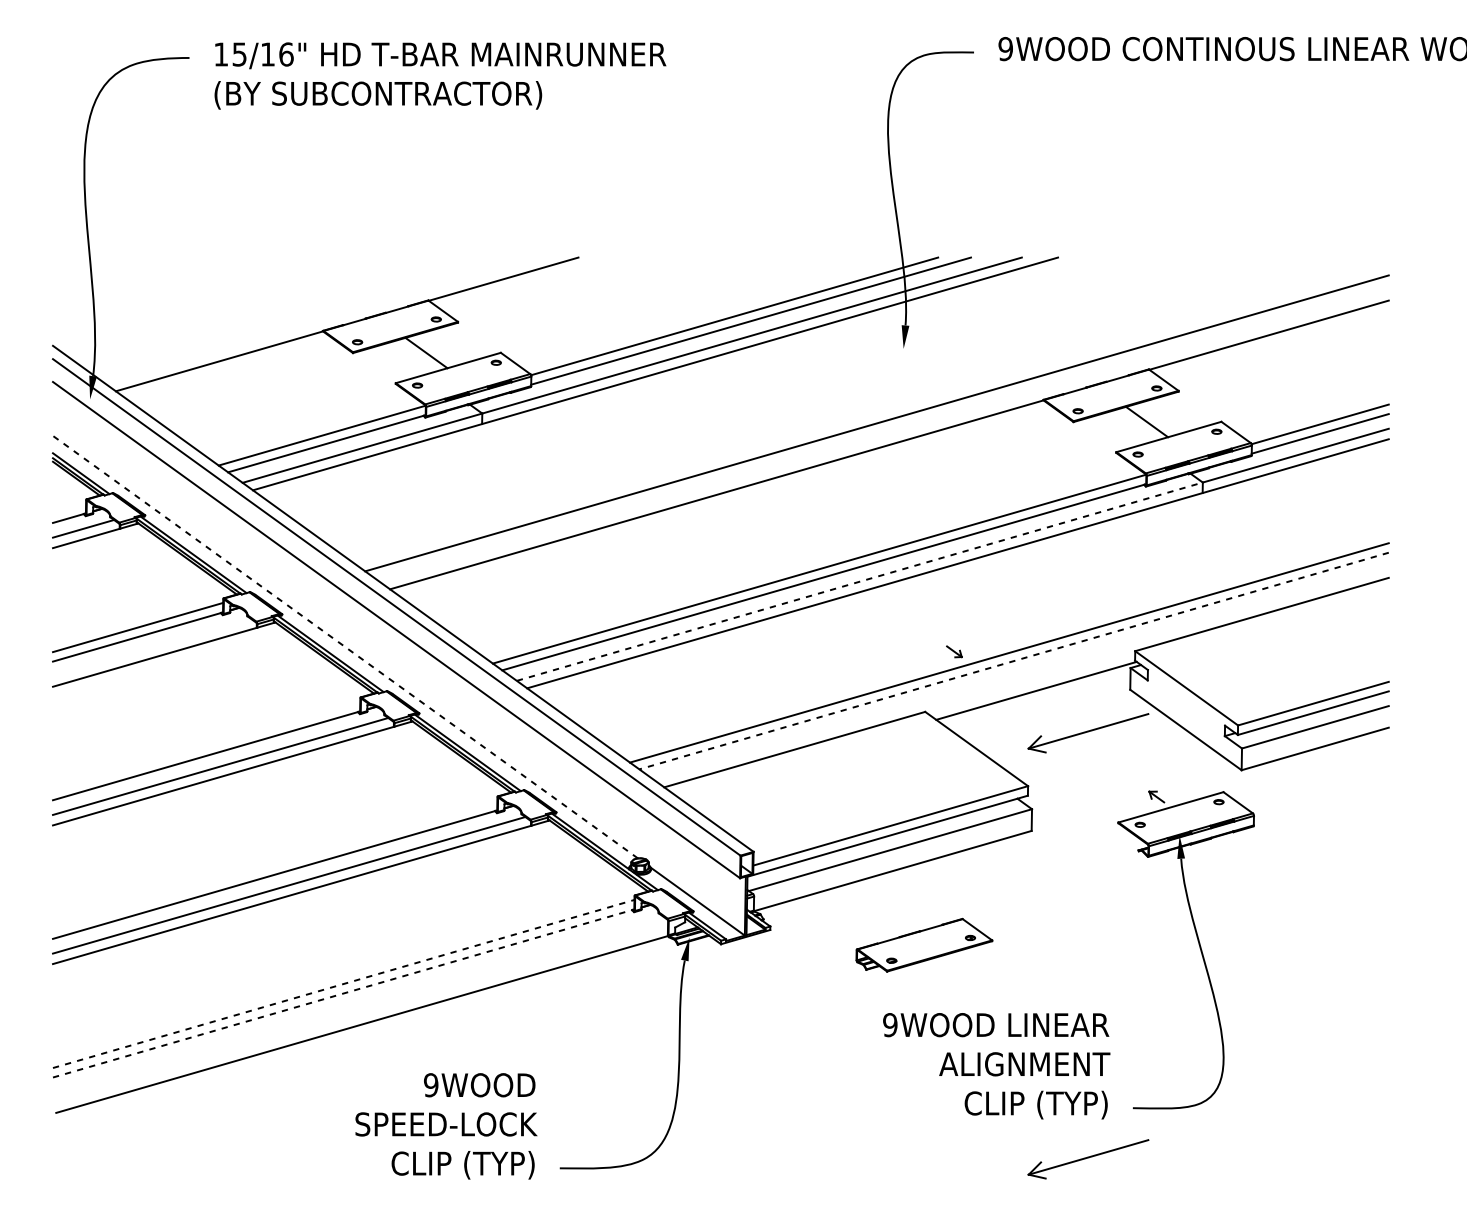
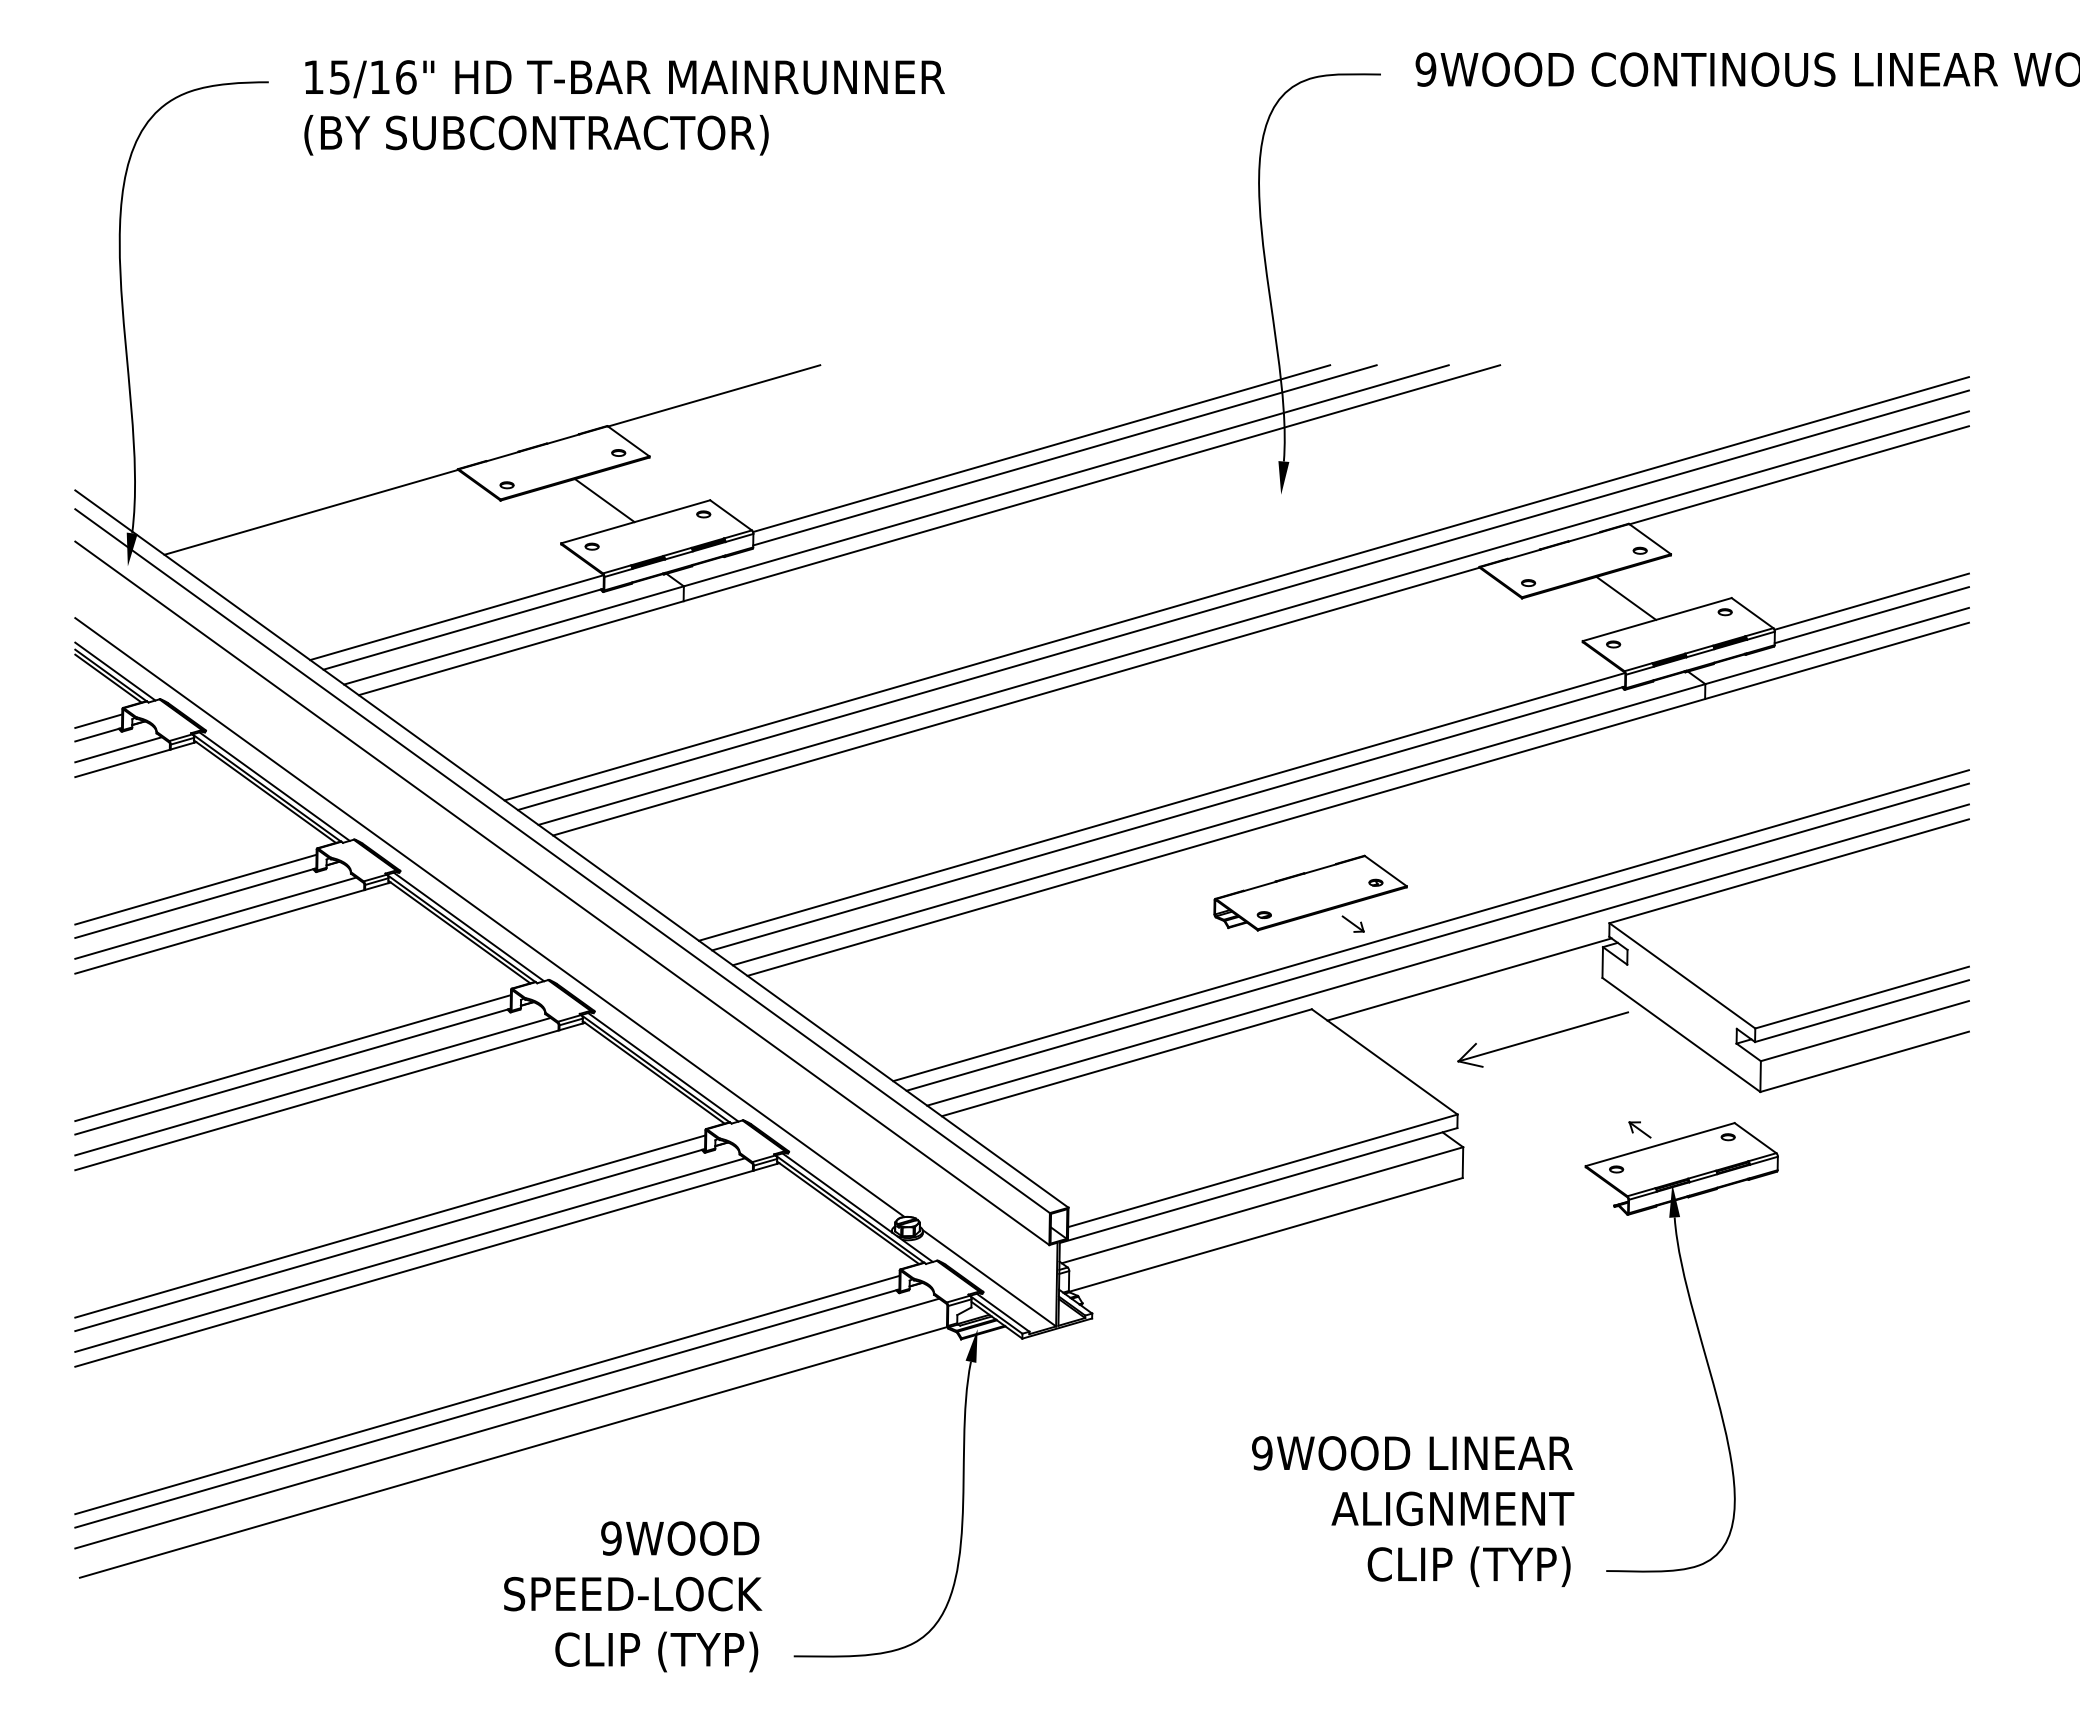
line: (872, 415) -> (1236, 588), added
line: (884, 435) -> (1253, 617), added
line: (69, 508) -> (98, 720), added
line: (860, 581) -> (1219, 824), dashed -> solid
line: (151, 647) -> (215, 917), added
line: (345, 647) -> (489, 917), dashed -> solid
line: (1013, 661) -> (1437, 937), dashed -> solid
line: (1020, 673) -> (1447, 954), added
line: (206, 746) -> (292, 1058), added
line: (275, 865) -> (390, 1226), added
part: (924, 944) -> (1310, 892), moved
line: (343, 983) -> (487, 1394), dashed -> solid
line: (343, 993) -> (487, 1408), dashed -> solid
line: (357, 1004) -> (507, 1423), added
part: (1087, 1159) -> (1542, 1643), removed

